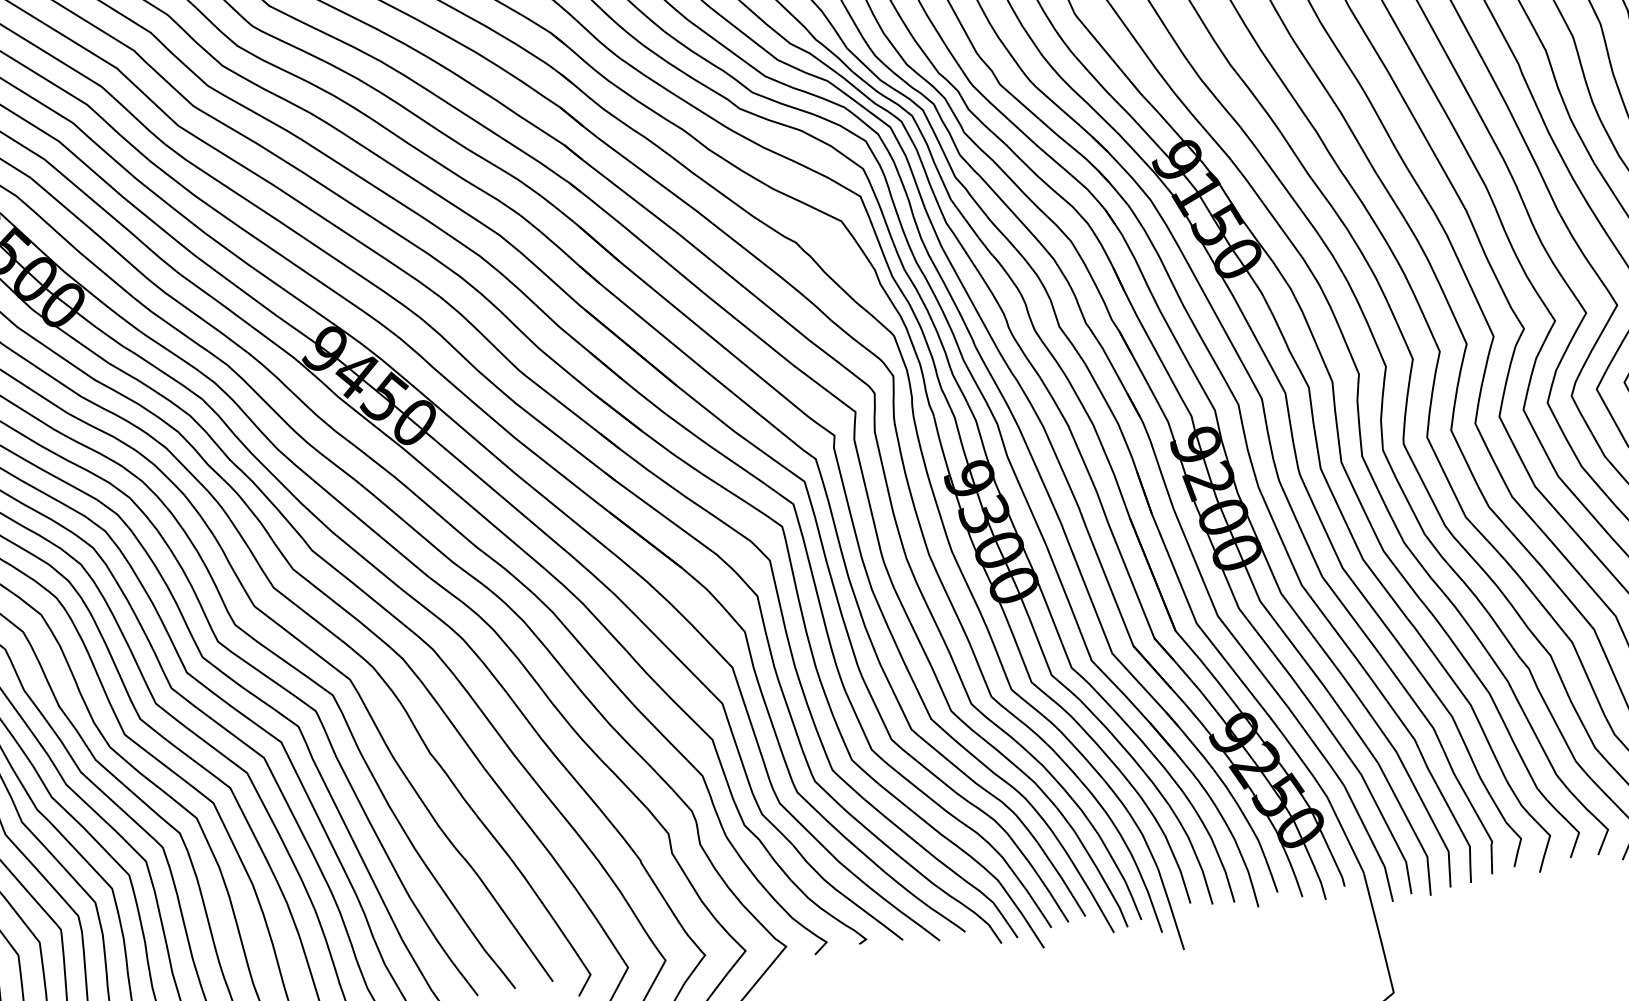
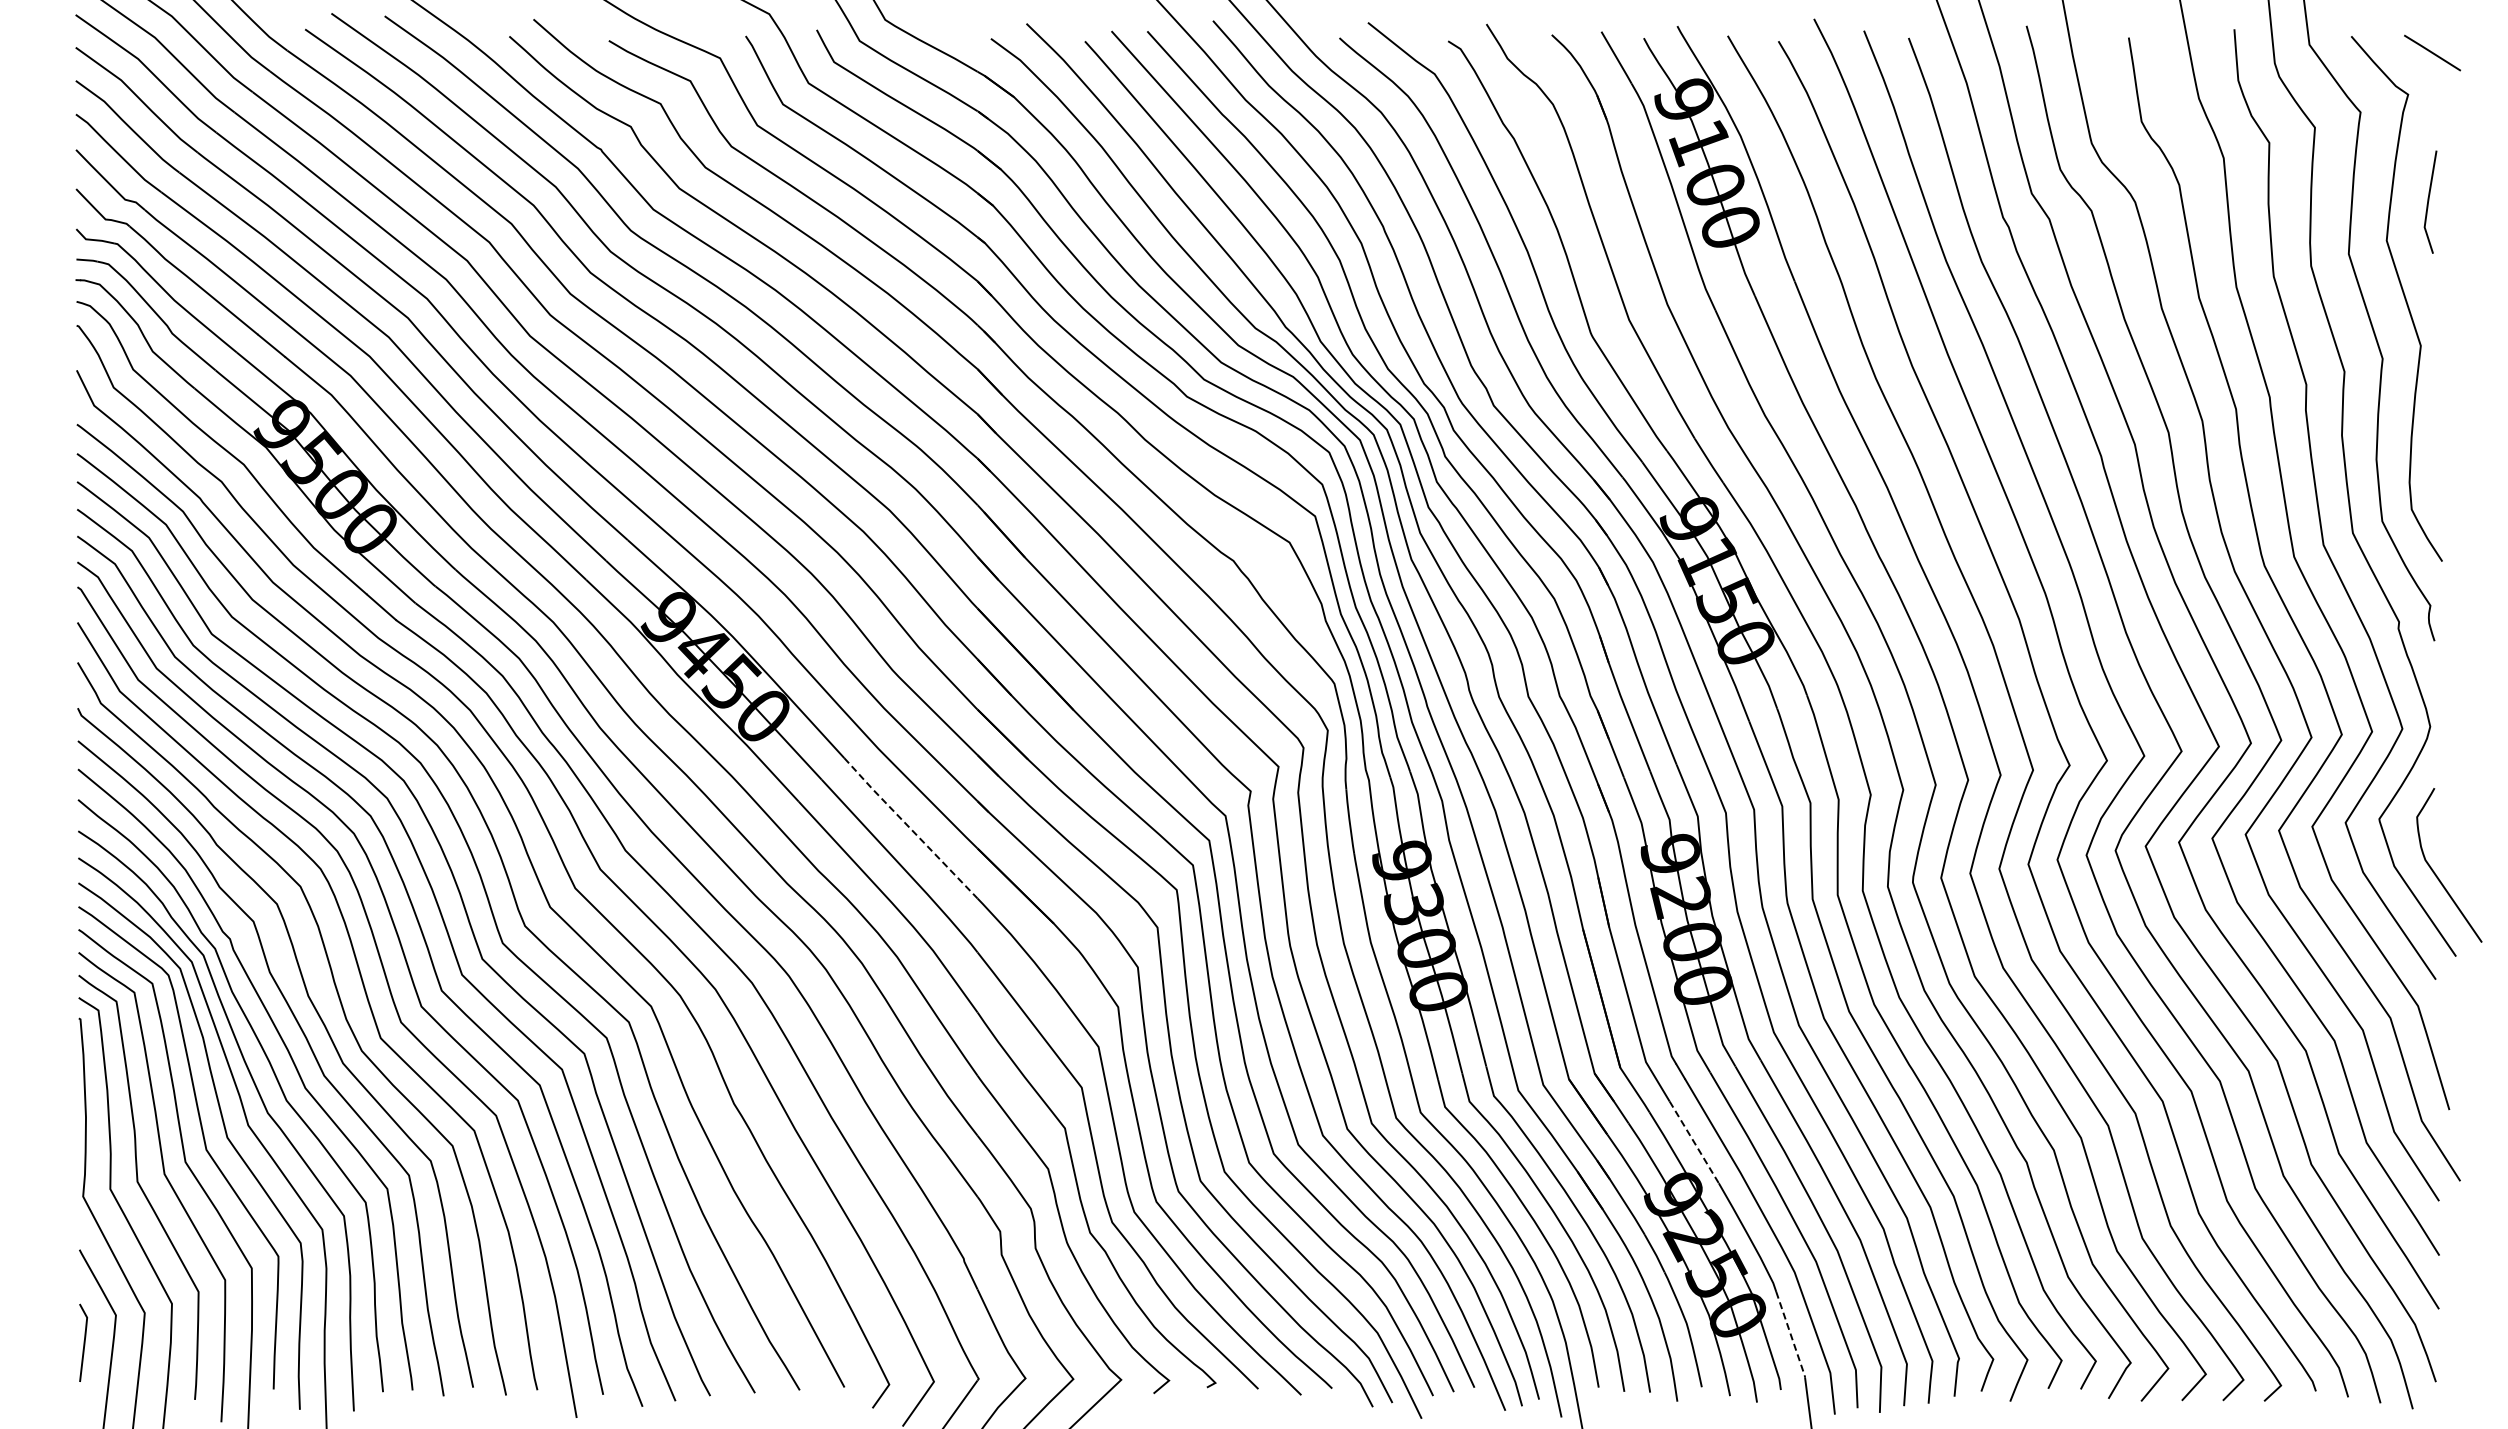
line: (550, 502) -> (910, 828), solid -> dashed
line: (1246, 686) -> (1694, 1142), solid -> dashed
line: (1348, 839) -> (1791, 1335), solid -> dashed

